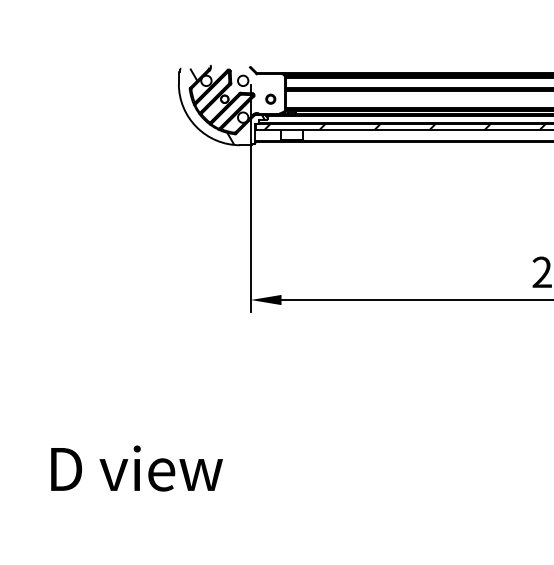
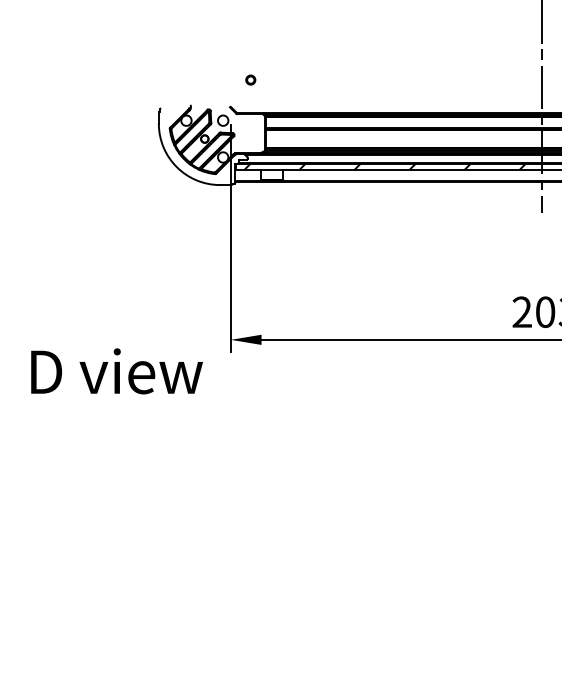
part: (270, 98) -> (250, 79), moved
hatch: (227, 106) -> (207, 146), removed
text: (136, 468) -> (116, 371), moved

